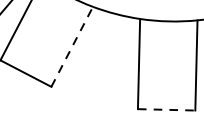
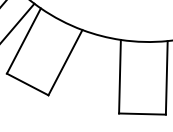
line: (72, 46) -> (65, 62), dashed -> solid
line: (166, 110) -> (142, 114), dashed -> solid

